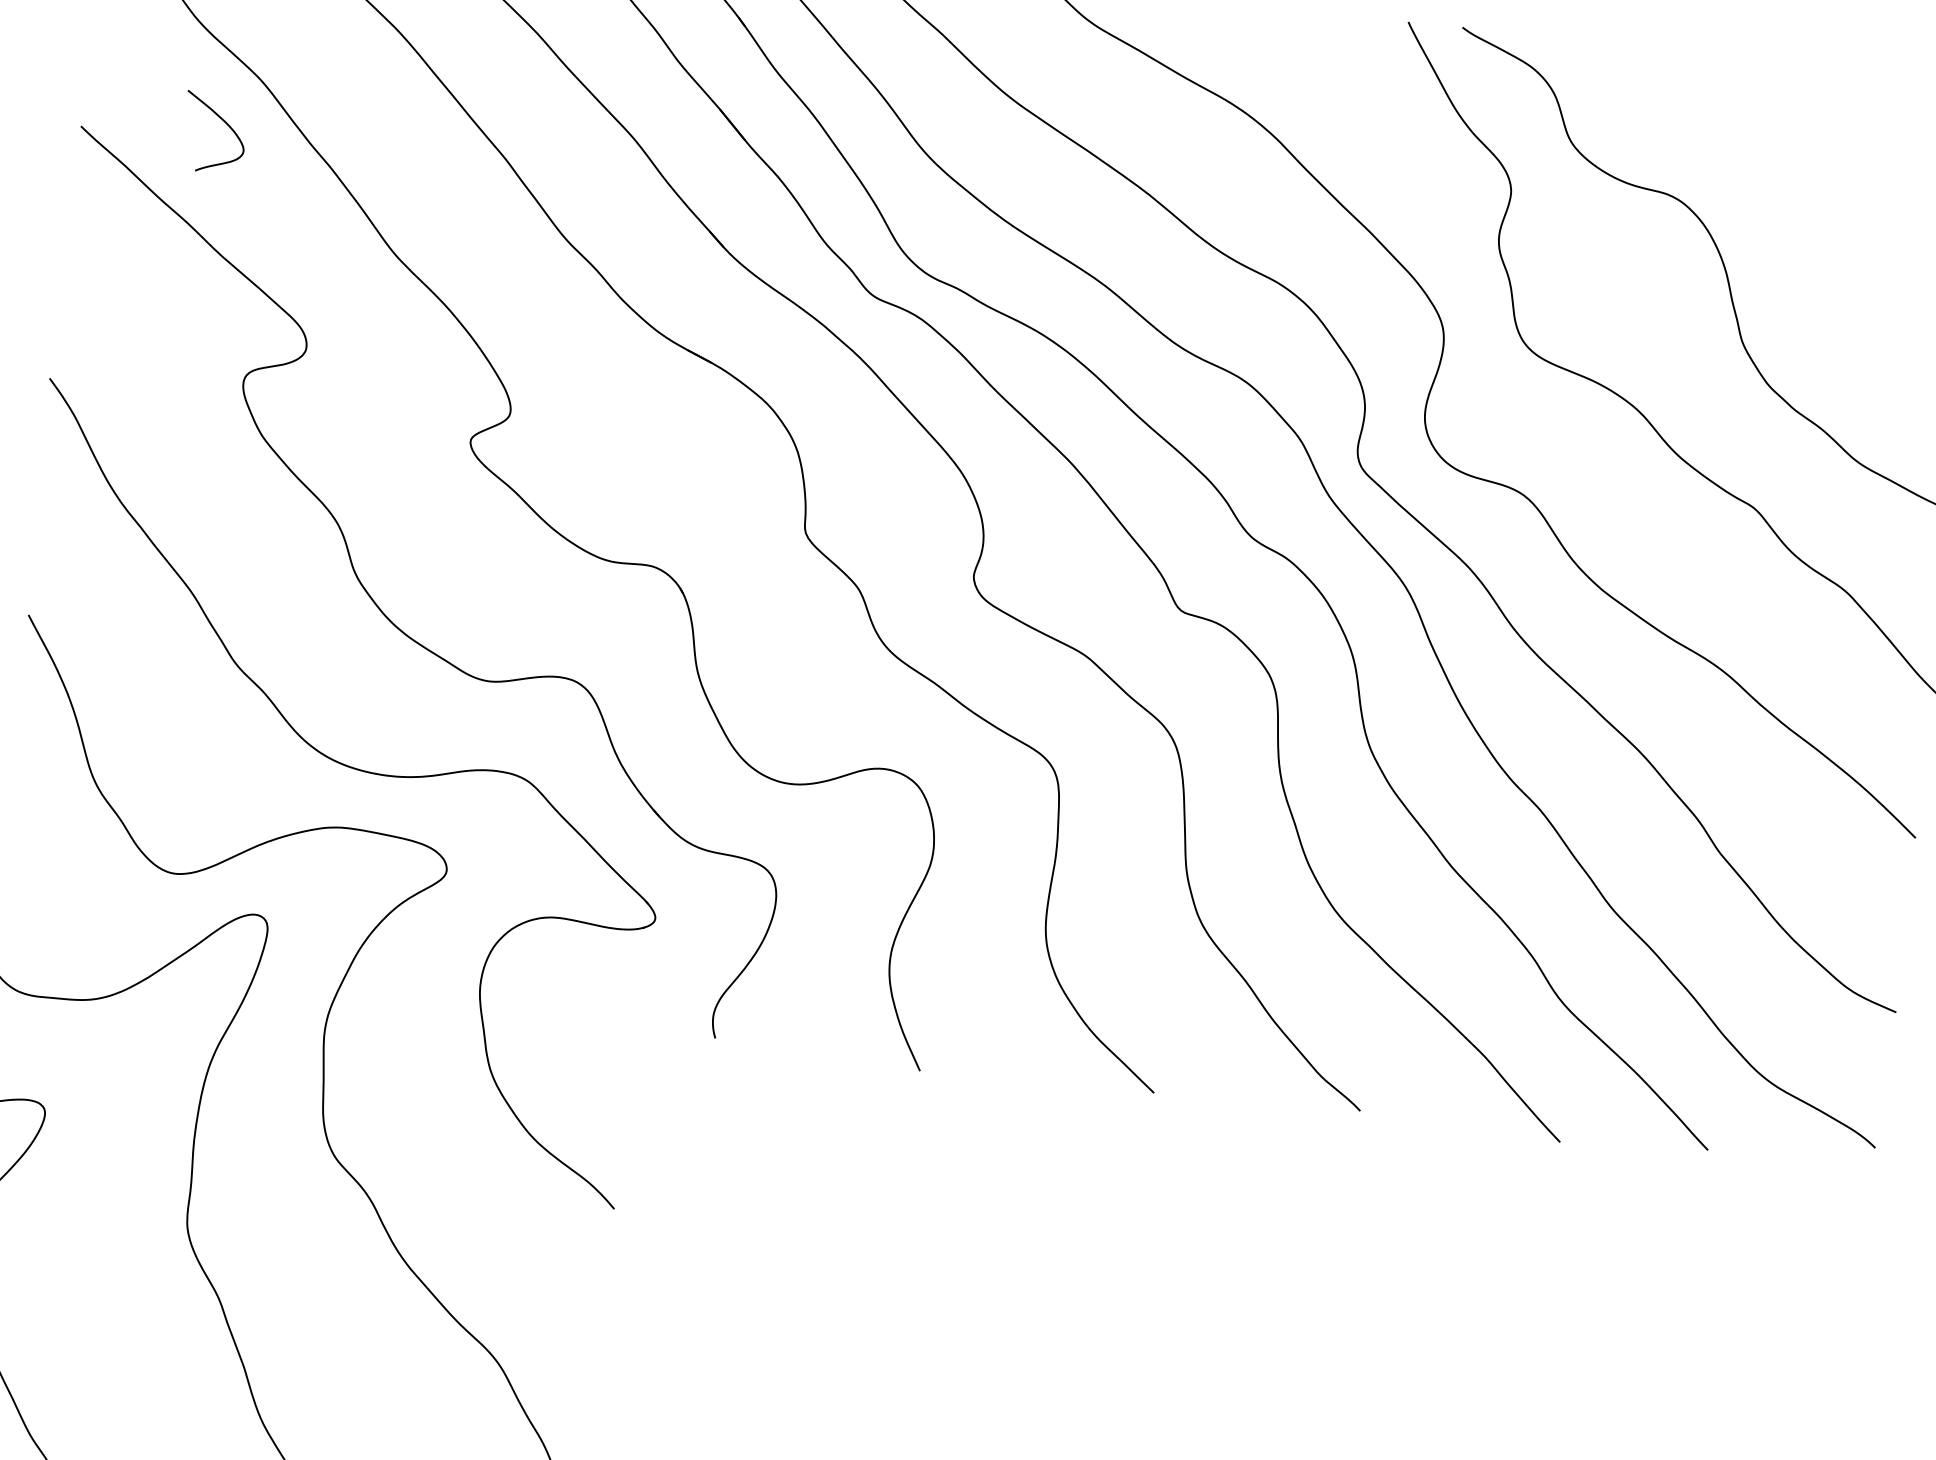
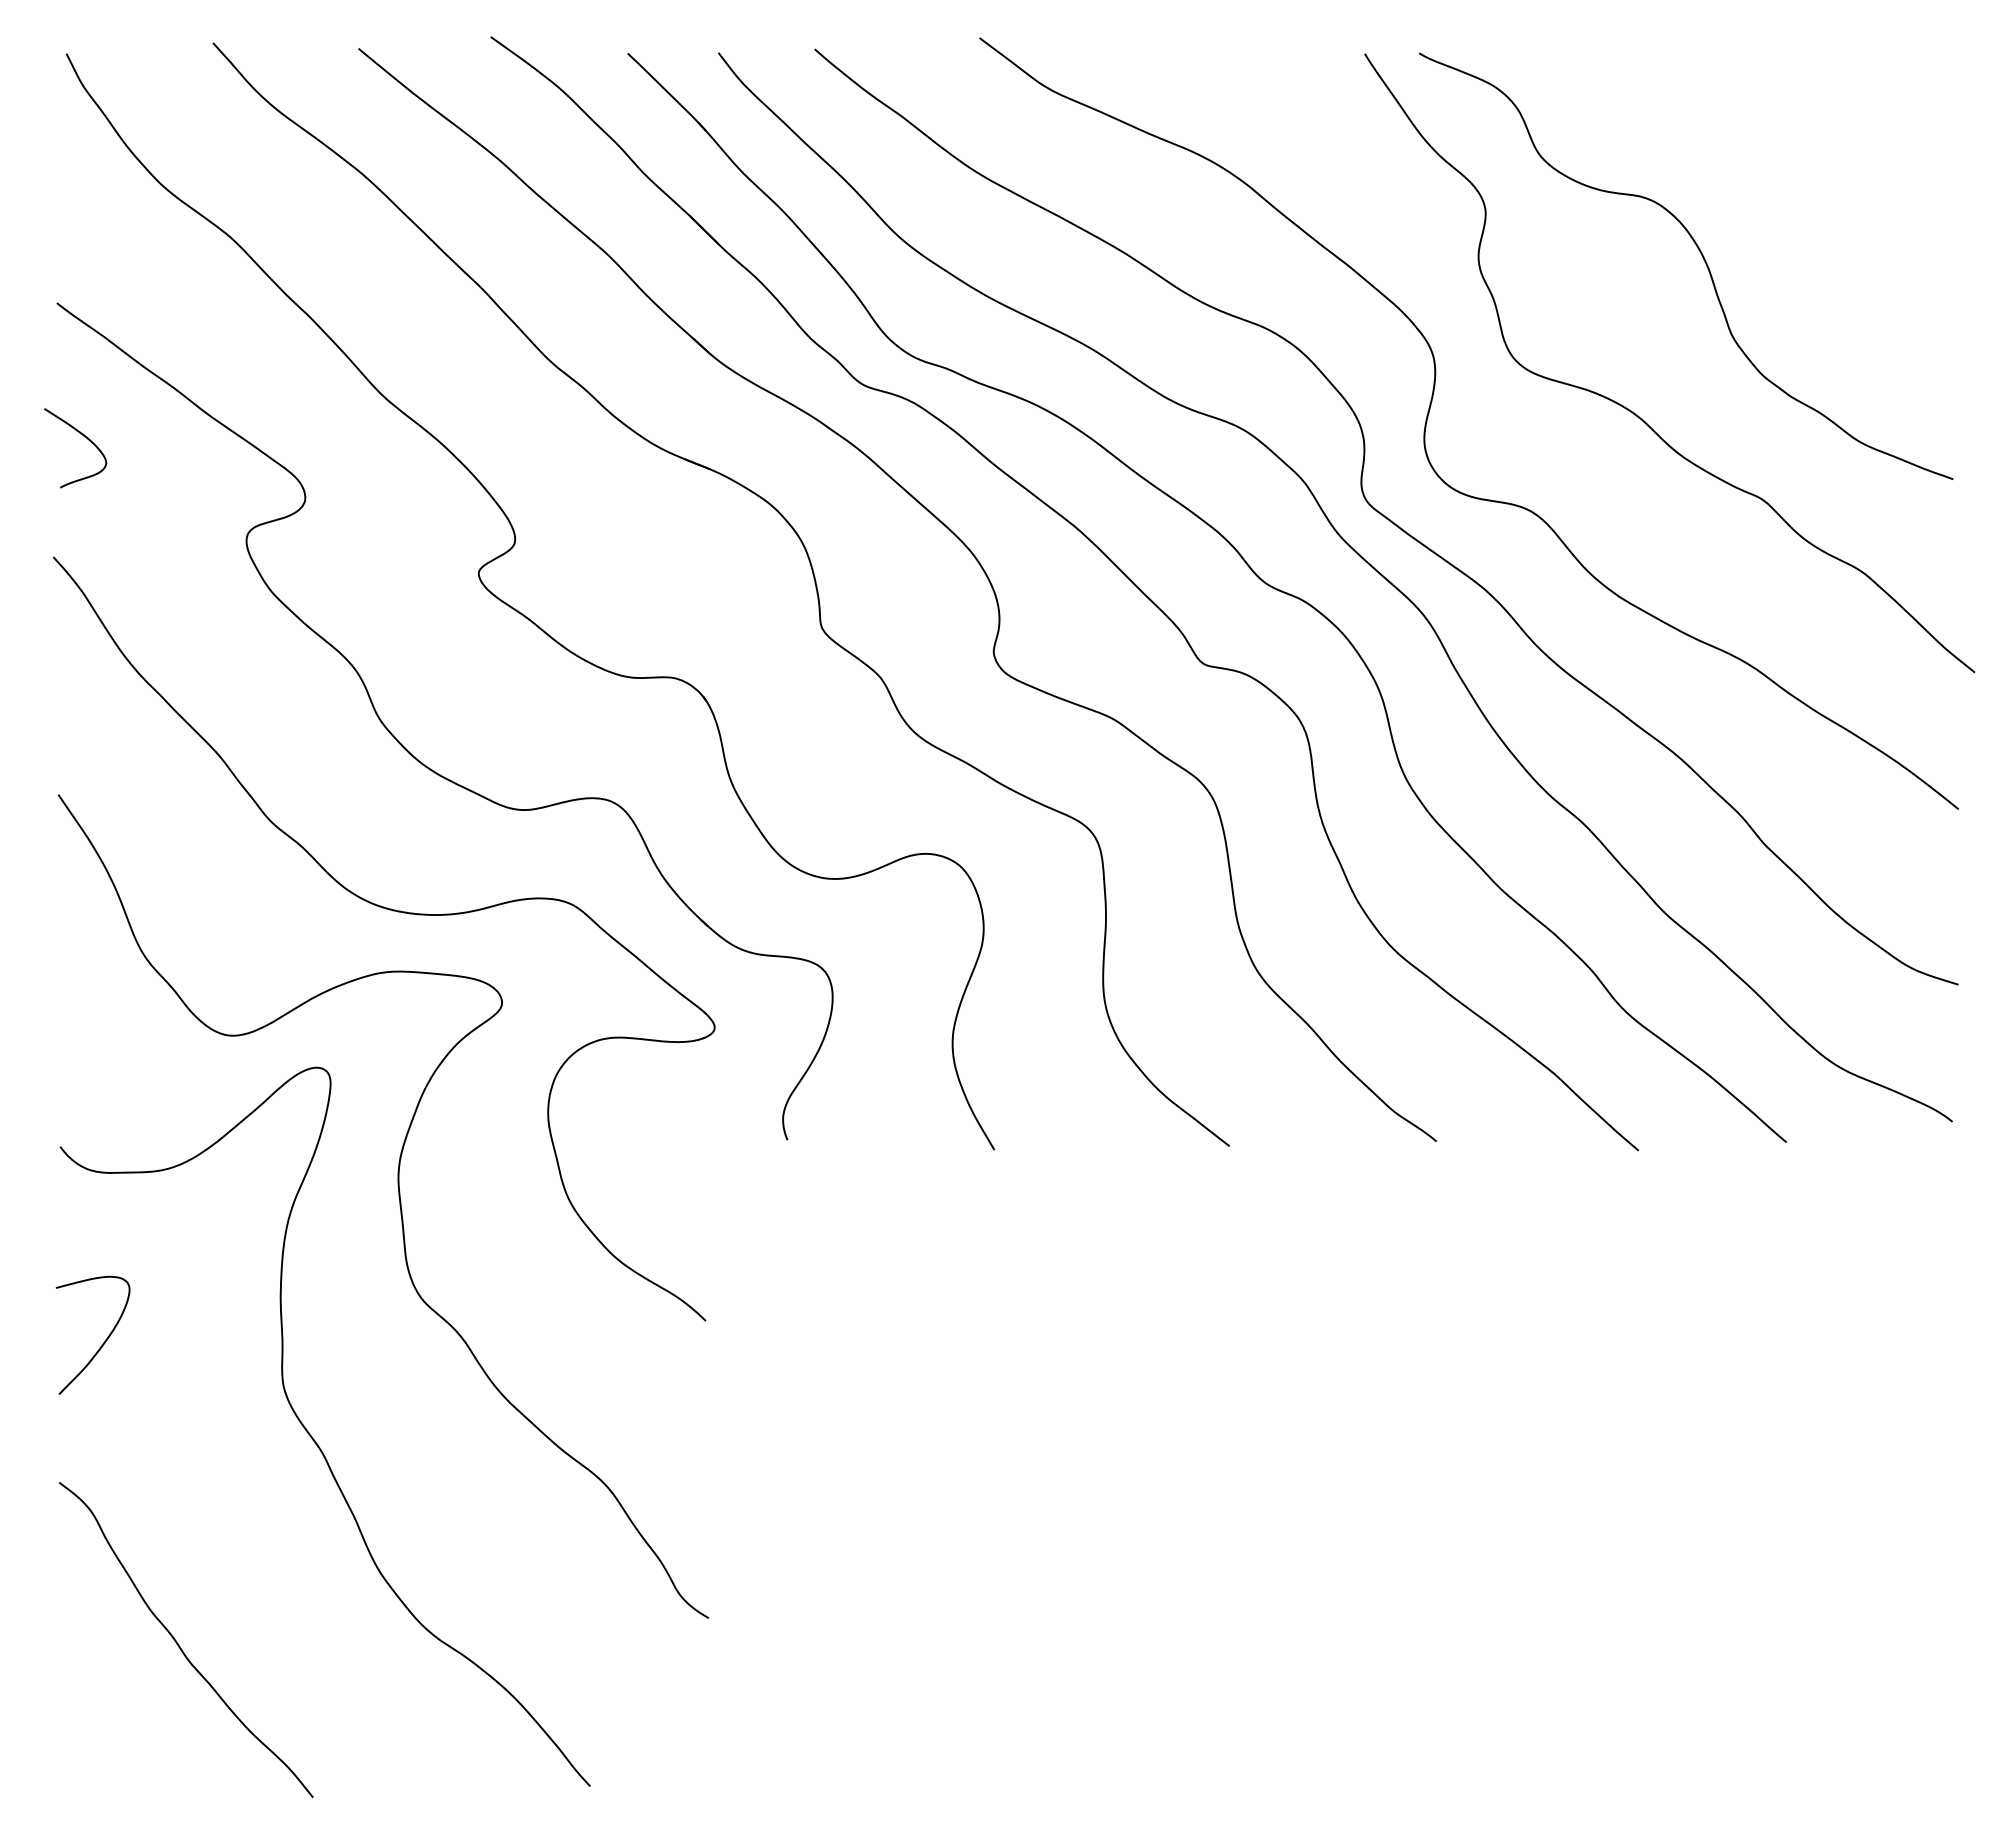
curve: (223, 122) -> (83, 436), moved

